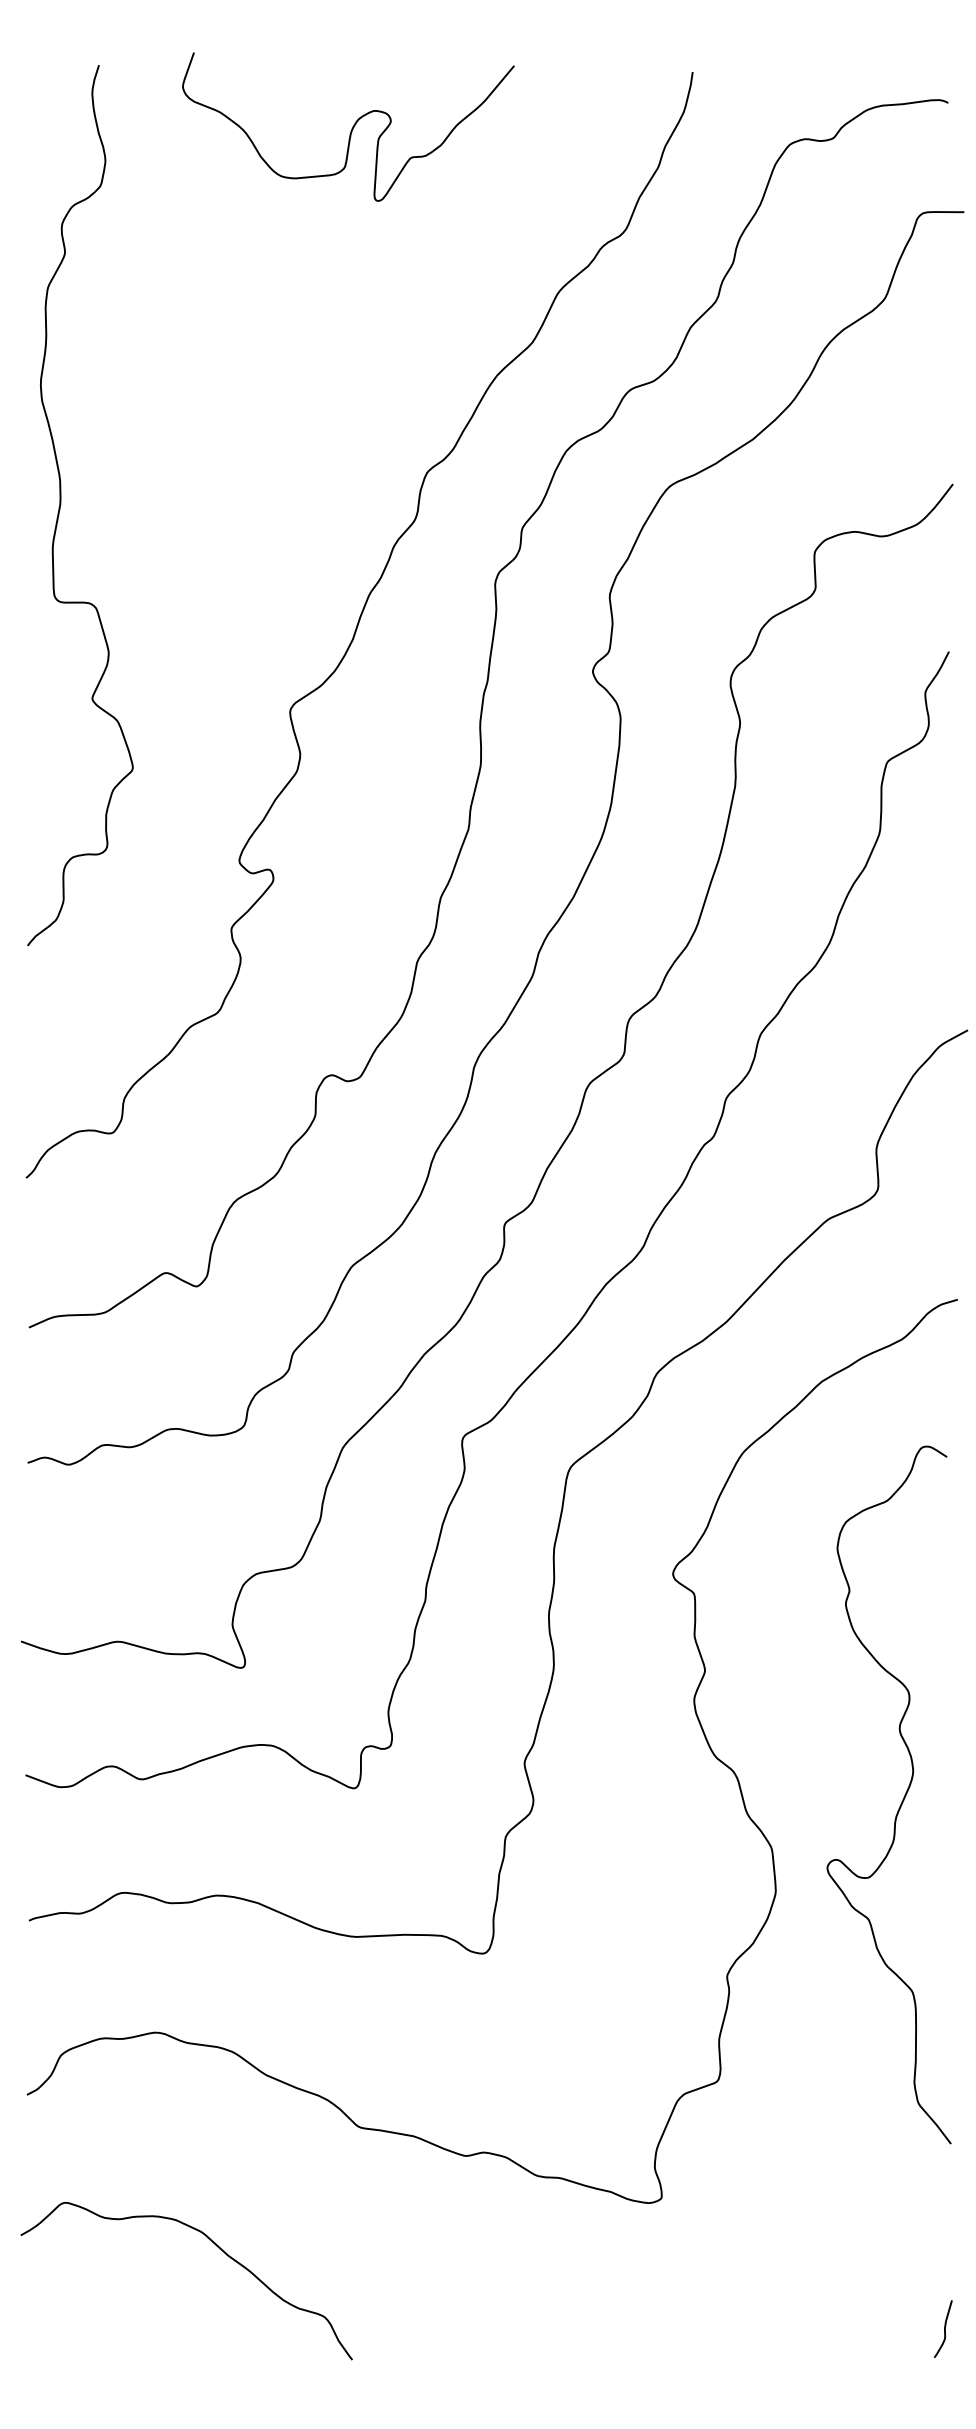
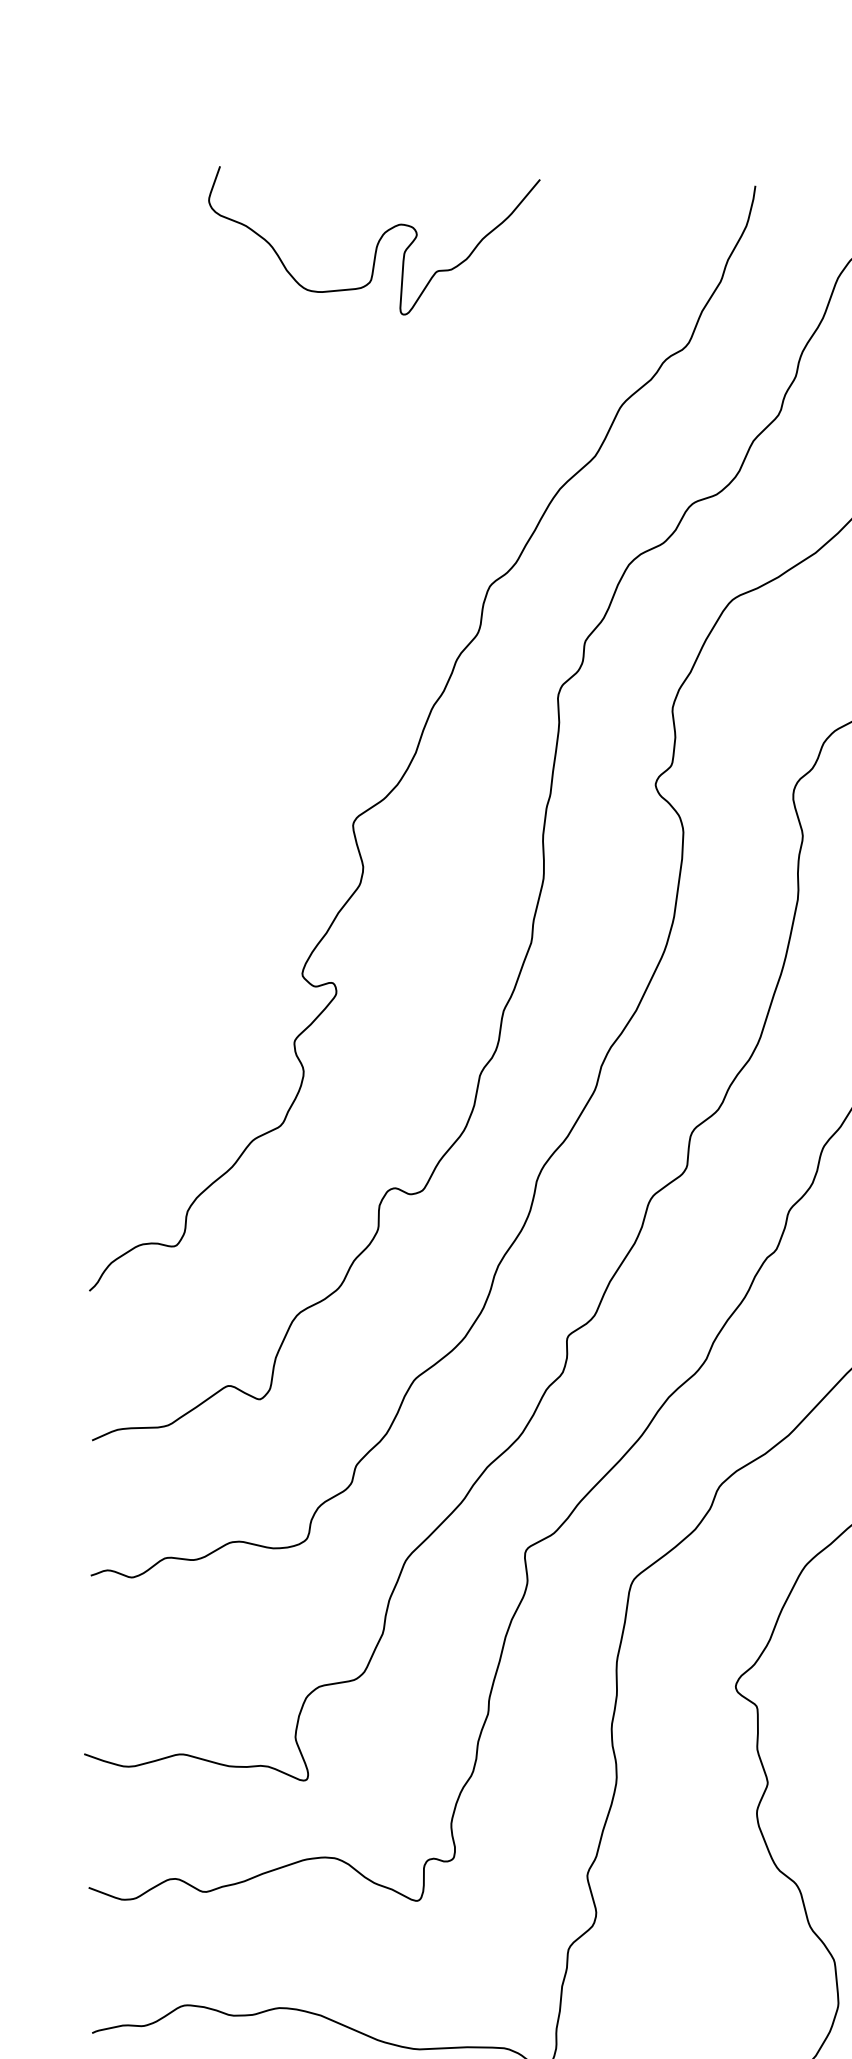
curve: (351, 128) -> (377, 242), moved
curve: (61, 505) -> (124, 618), removed

